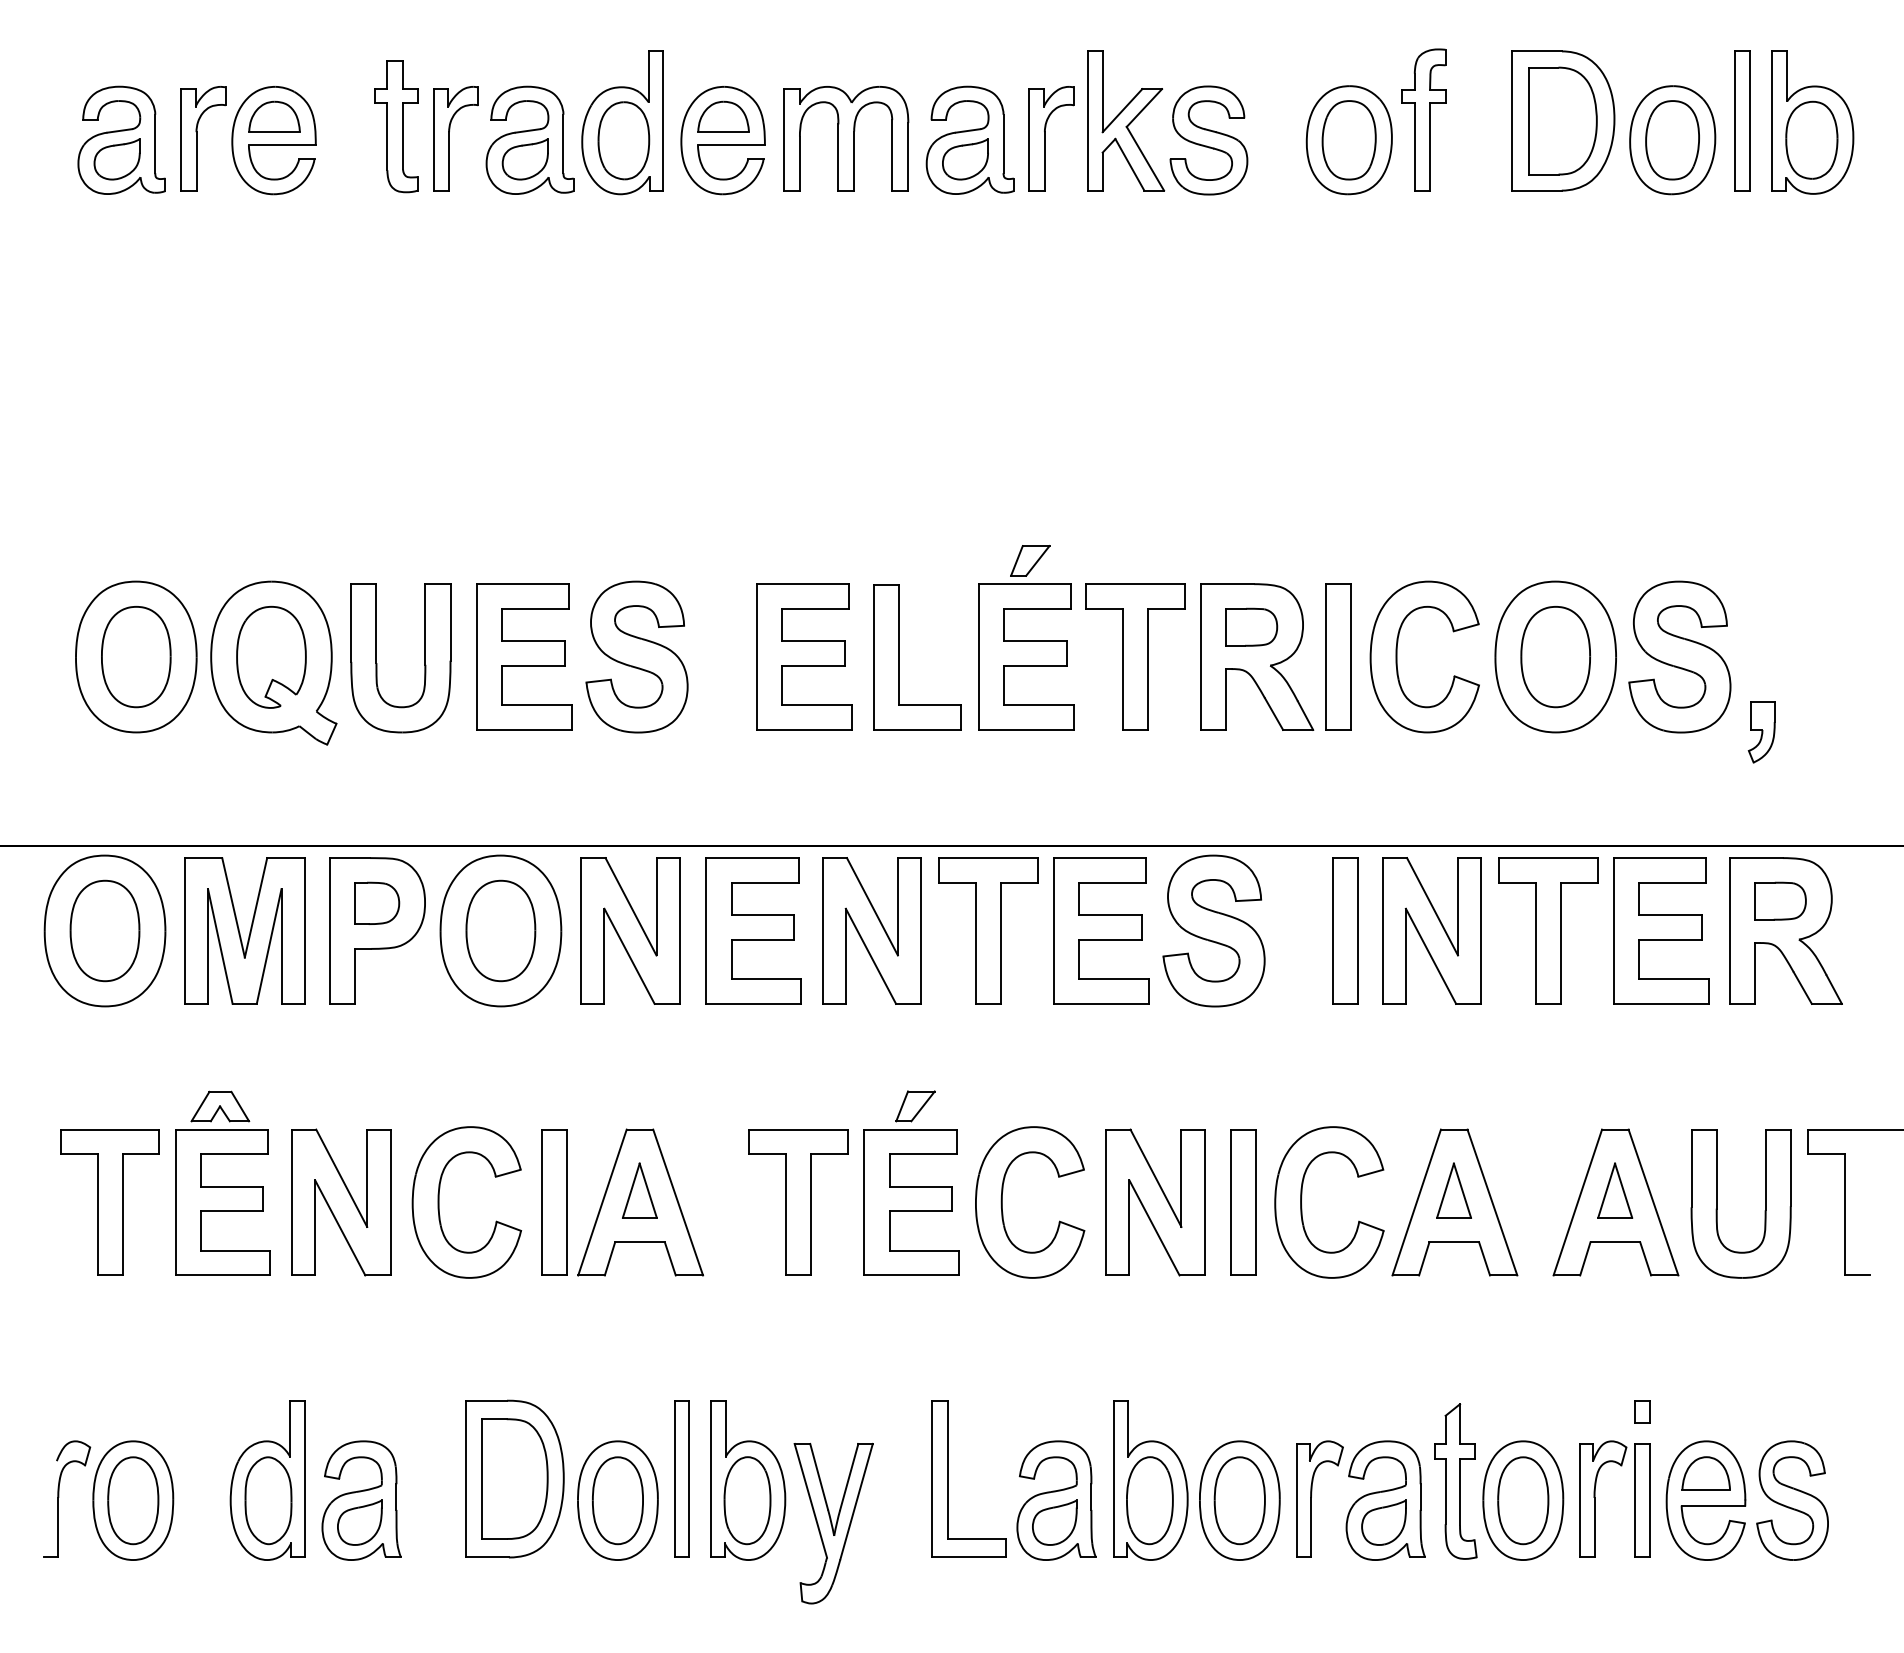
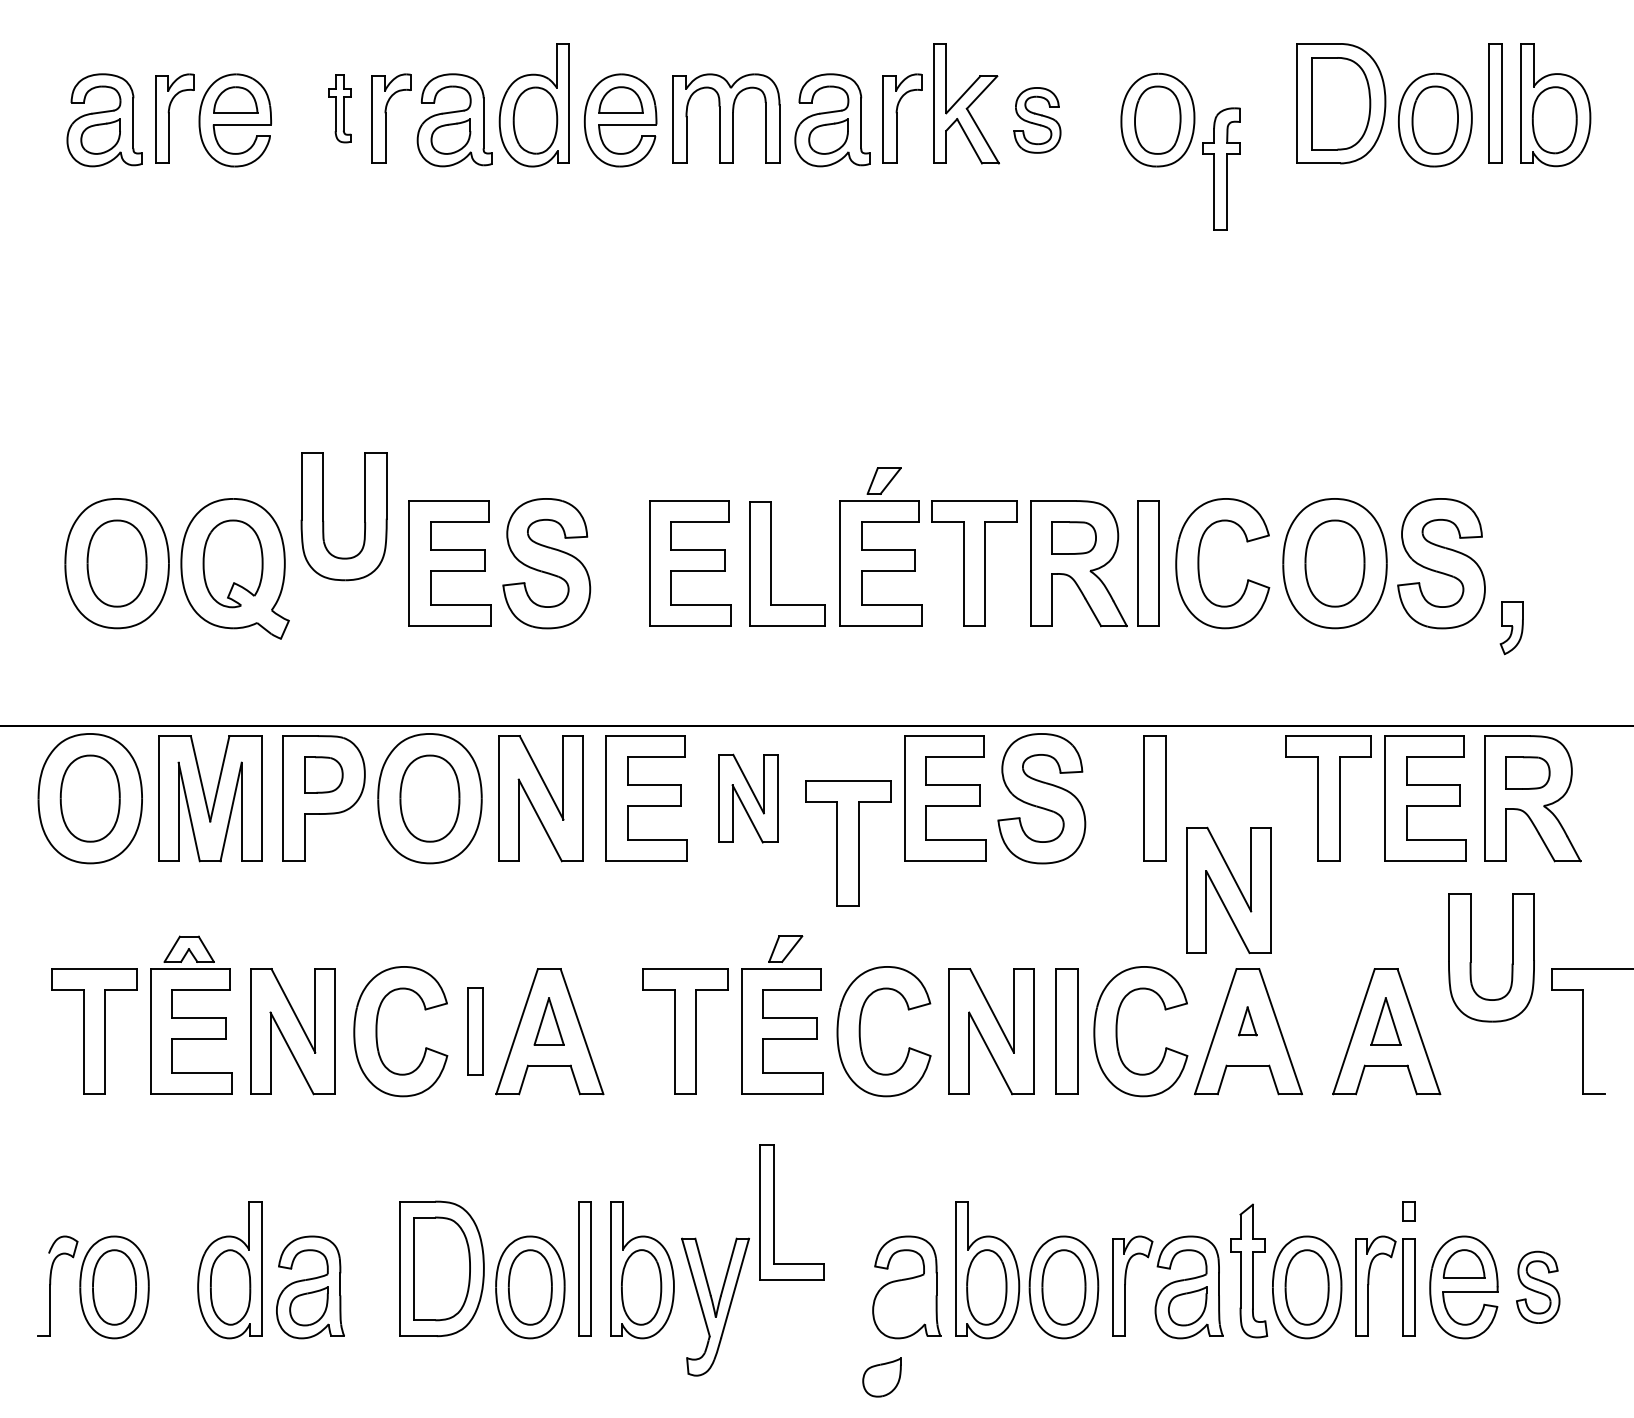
part: (1423, 119) -> (1221, 168), moved
part: (396, 126) -> (340, 108), size x0.6
part: (1208, 140) -> (1037, 120), size x0.7
part: (377, 663) -> (324, 521), moved
part: (871, 930) -> (747, 798), size x0.7
part: (988, 930) -> (848, 842), moved
part: (1431, 930) -> (1228, 890), moved
part: (1453, 1190) -> (1247, 1021), size x0.6
part: (554, 1202) -> (475, 1031), size x0.7
part: (1717, 1203) -> (1471, 957), moved
part: (948, 1478) -> (774, 1211), moved
part: (1792, 1500) -> (1538, 1287), size x0.7
part: (1054, 1522) -> (881, 1377), moved

